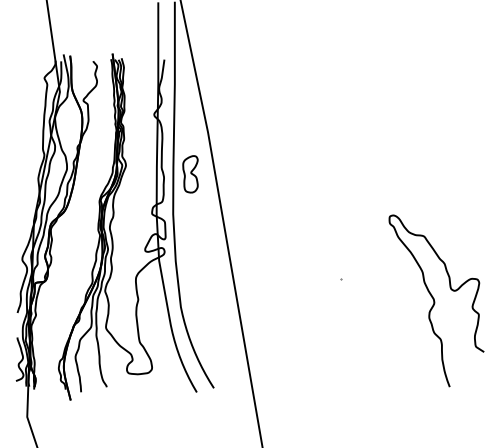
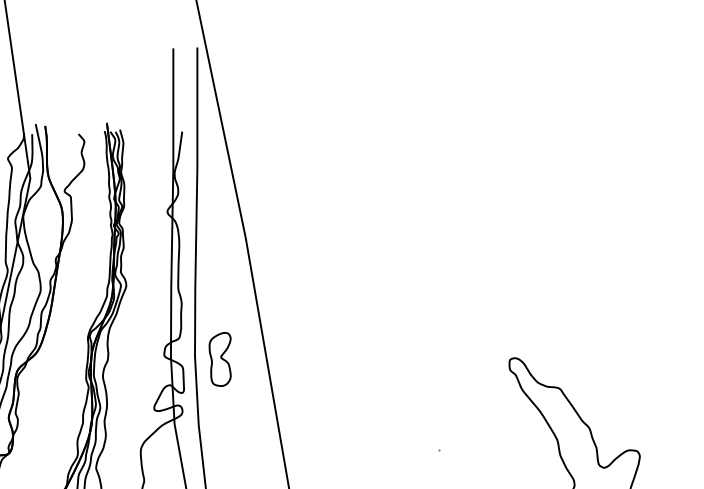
part: (190, 174) -> (220, 359), moved

